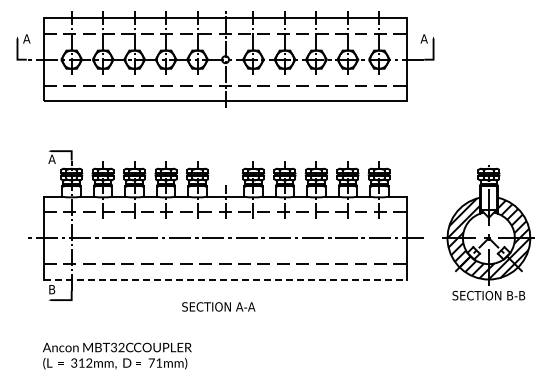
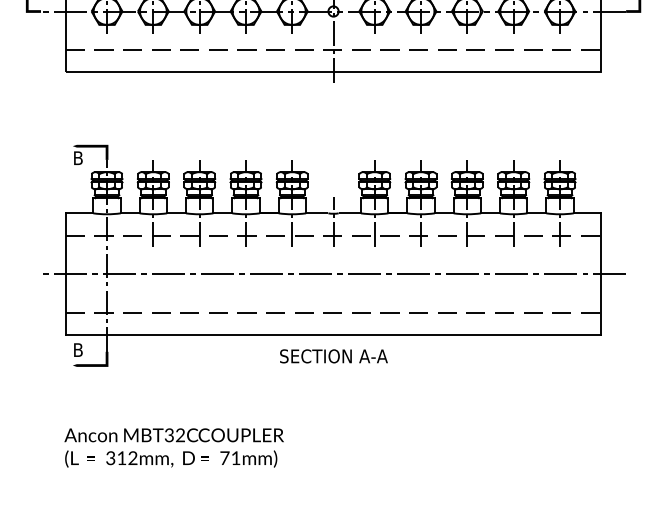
text: (51, 158) -> (77, 156), A -> B
line: (225, 279) -> (333, 335), dashed -> solid
text: (218, 306) -> (333, 355), moved

